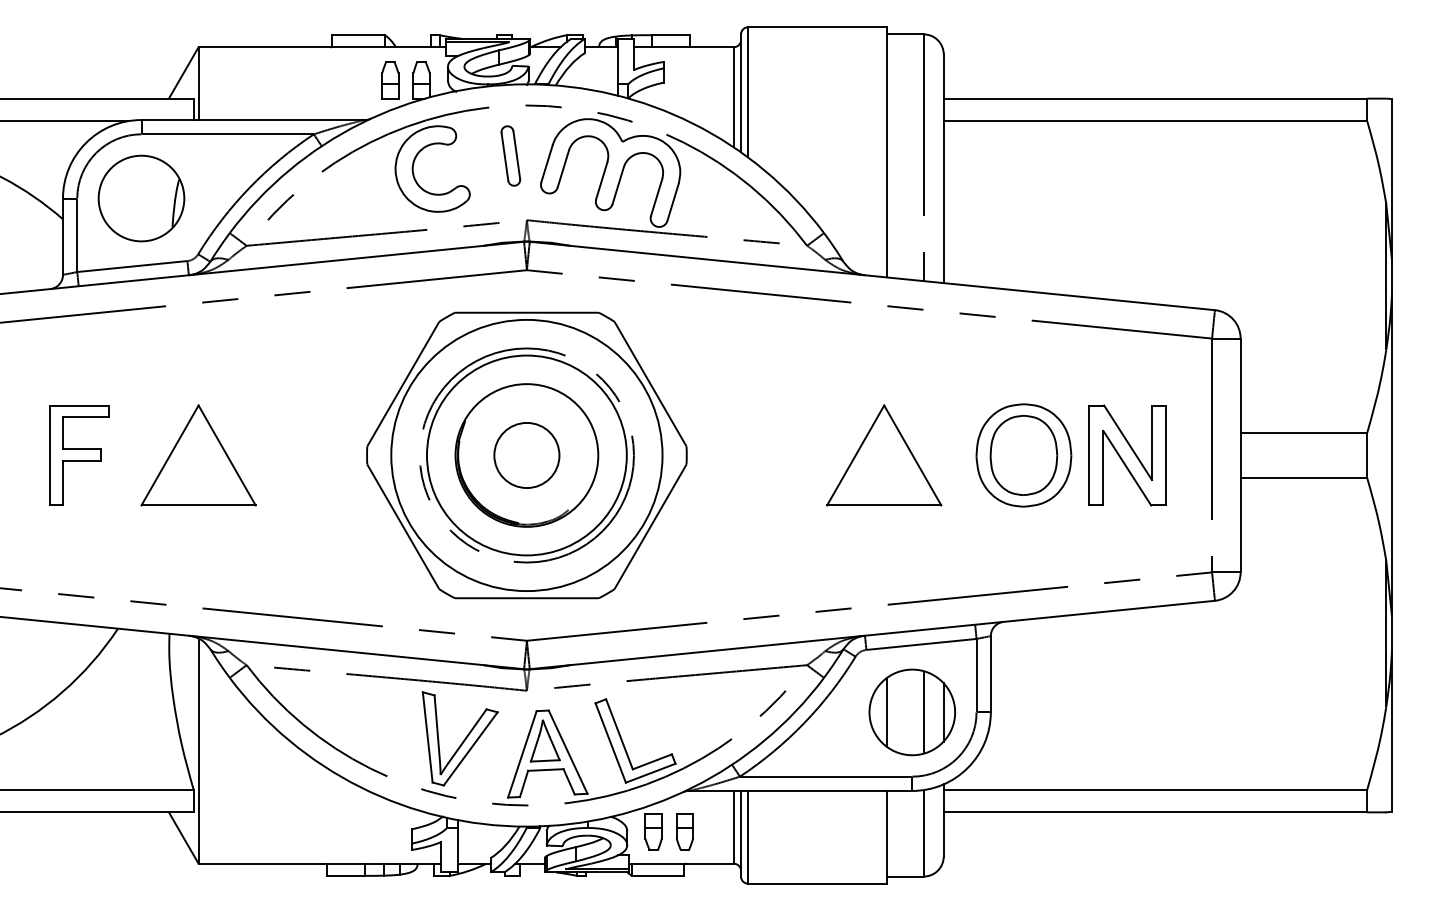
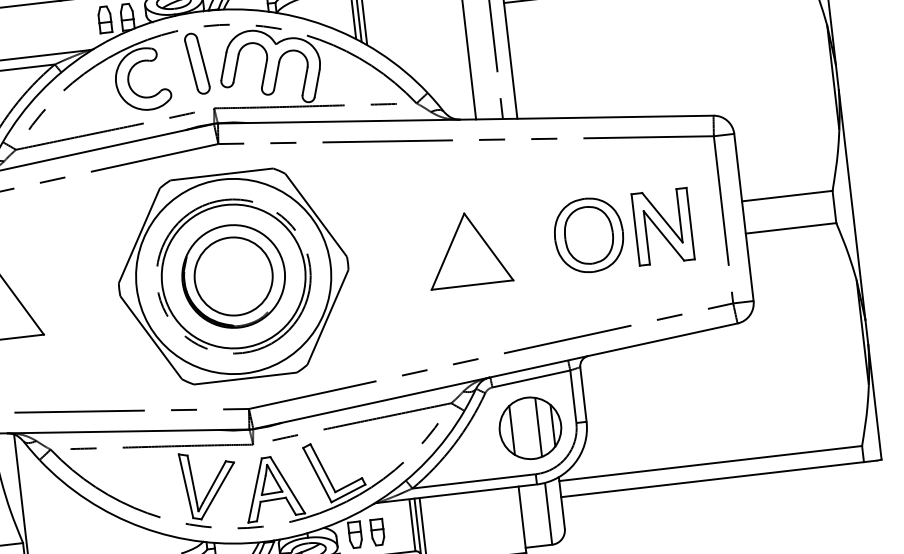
part: (510, 155) -> (197, 63), size x1.43
circle: (526, 455) -> (233, 276), size x1.67
part: (884, 455) -> (468, 249), moved

